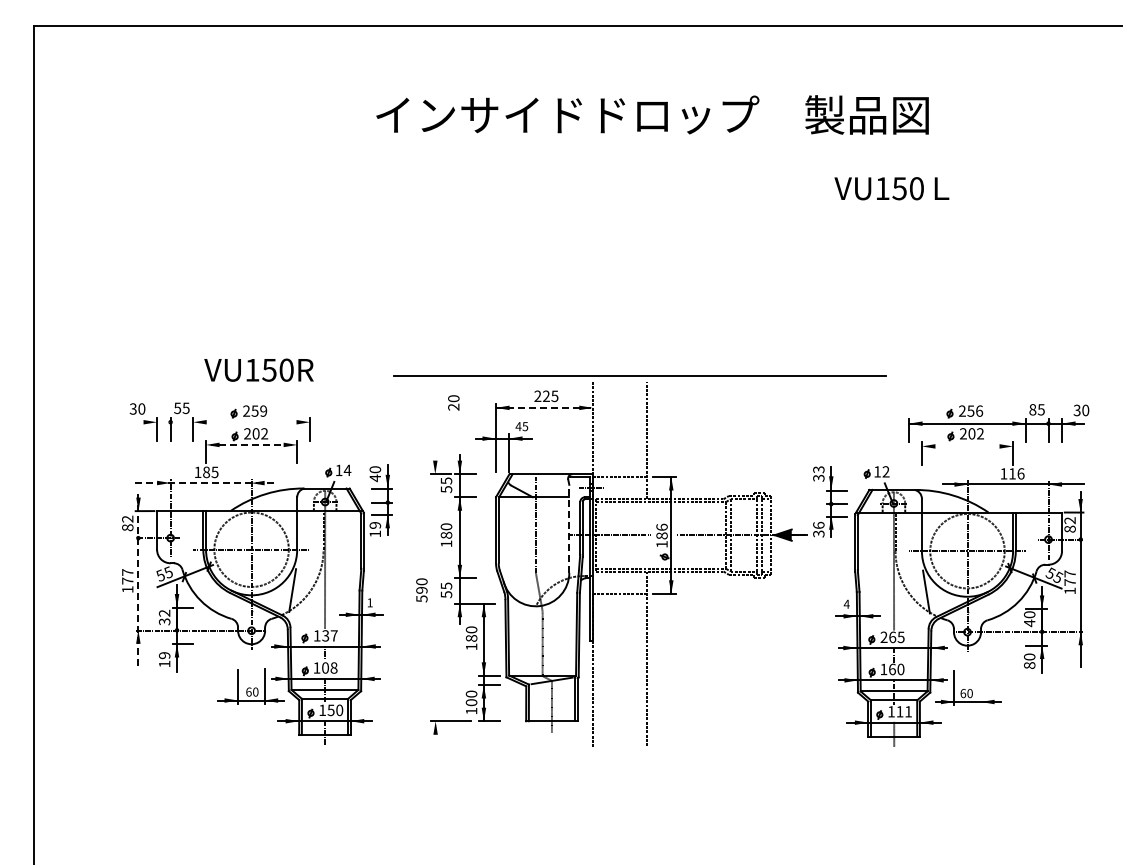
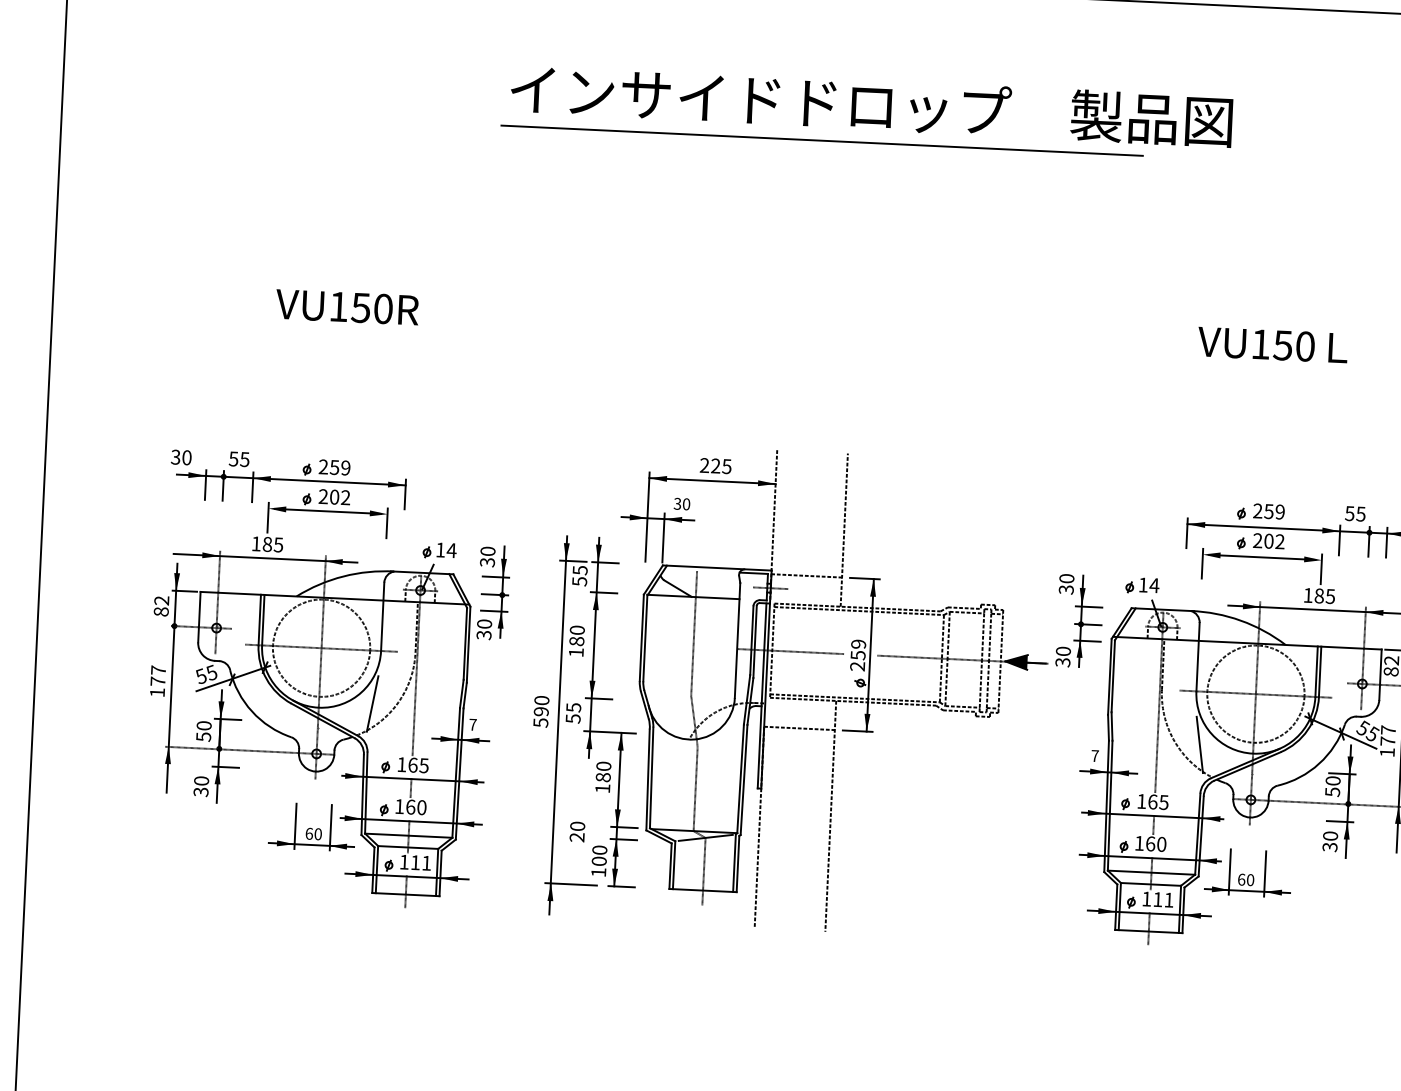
text: (891, 188) -> (1272, 344), moved
text: (258, 369) -> (346, 306), moved
line: (639, 375) -> (821, 140), moved
text: (453, 402) -> (577, 831), moved
line: (544, 407) -> (712, 480), dashed -> solid
text: (1032, 409) -> (1349, 513), 85 -> 55
text: (979, 410) -> (1280, 511), 256 -> 259
line: (222, 422) -> (291, 480), added
text: (521, 426) -> (681, 503), 45 -> 30
line: (251, 444) -> (327, 510), dashed -> solid
line: (967, 446) -> (1262, 557), added
text: (818, 469) -> (1066, 578), 33 -> 30
text: (885, 471) -> (1153, 585), 12 -> 14
text: (1016, 473) -> (1324, 595), 116 -> 185
text: (375, 478) -> (487, 562), 40 -> 30
line: (206, 483) -> (266, 558), dashed -> solid
text: (818, 524) -> (1063, 650), 36 -> 30
line: (569, 528) -> (737, 640), dashed -> solid
text: (375, 529) -> (484, 629), 19 -> 30
text: (661, 535) -> (857, 654), 186 -> 259
line: (138, 578) -> (172, 678), dashed -> solid
line: (435, 600) -> (558, 725), added
text: (369, 602) -> (472, 724), 1 -> 7
text: (846, 603) -> (1094, 754), 4 -> 7
text: (164, 616) -> (203, 729), 32 -> 50
text: (1029, 623) -> (1332, 792), 40 -> 50
text: (329, 635) -> (417, 764), 137 -> 165
text: (883, 636) -> (1141, 800), 265 -> 165
text: (164, 659) -> (201, 786), 19 -> 30
text: (1029, 665) -> (1329, 847), 80 -> 30
text: (329, 667) -> (416, 806), 108 -> 160
line: (981, 687) -> (1265, 872), added
text: (335, 710) -> (421, 863), 150 -> 111

